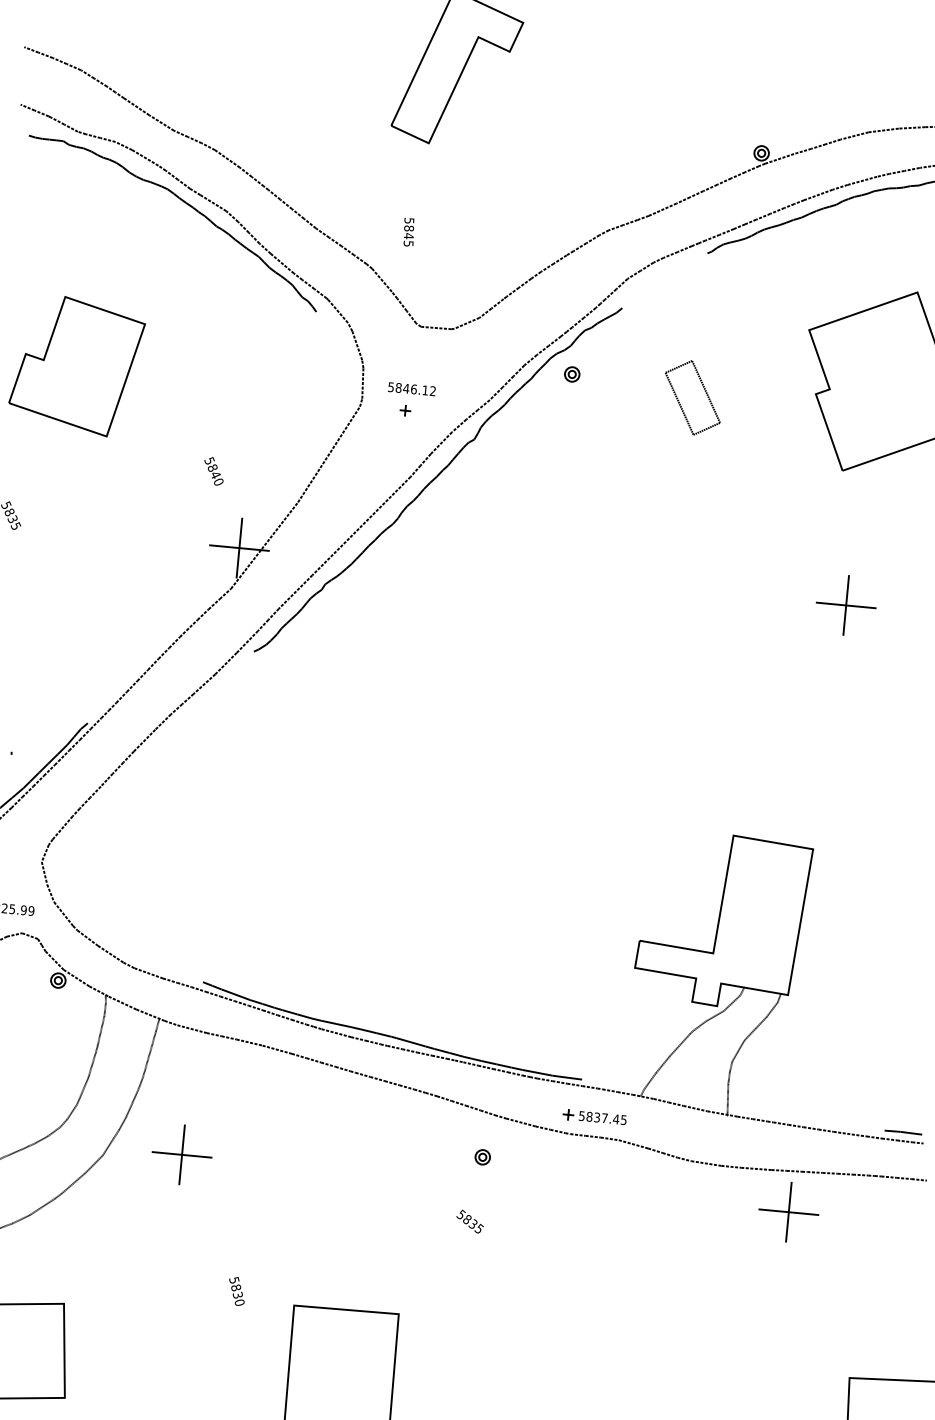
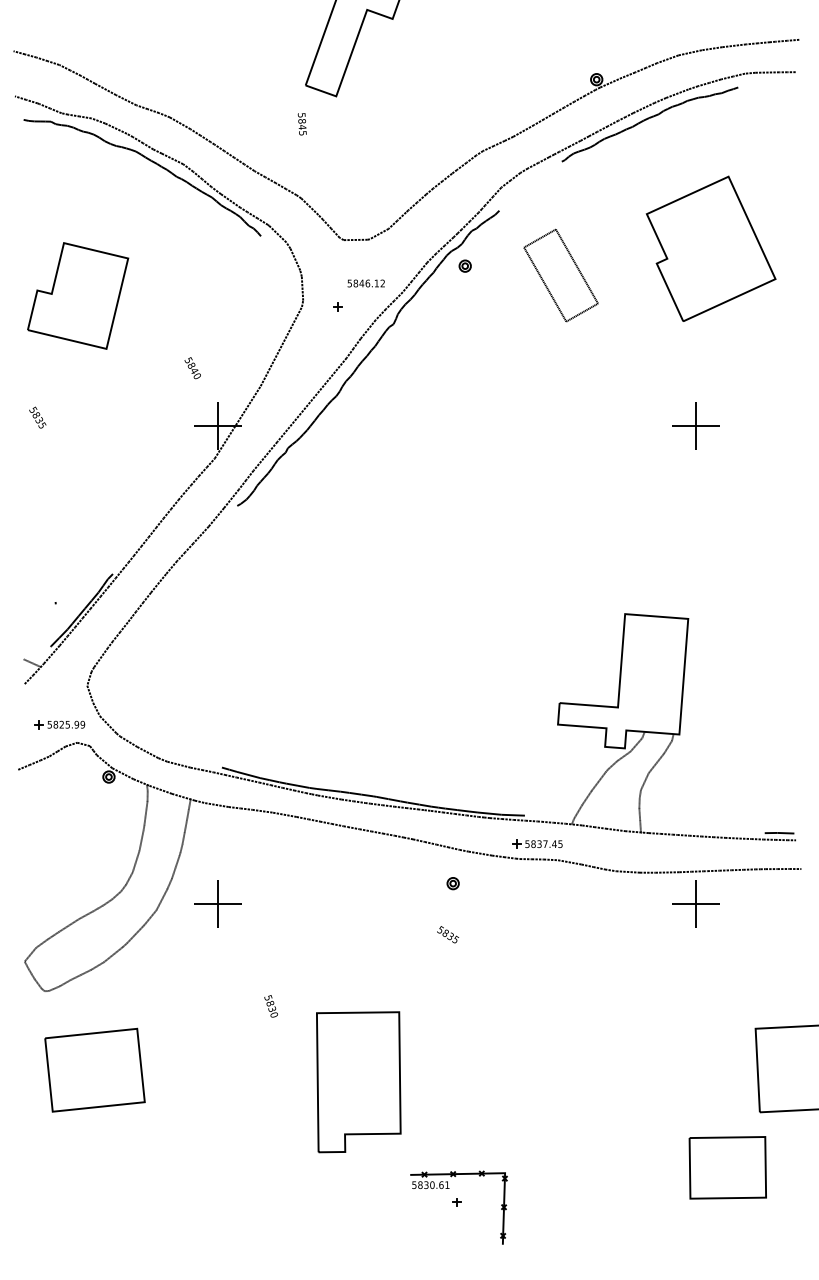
text: (407, 232) -> (301, 124), moved
text: (411, 389) -> (365, 283), moved
part: (692, 397) -> (560, 275), size x1.6

